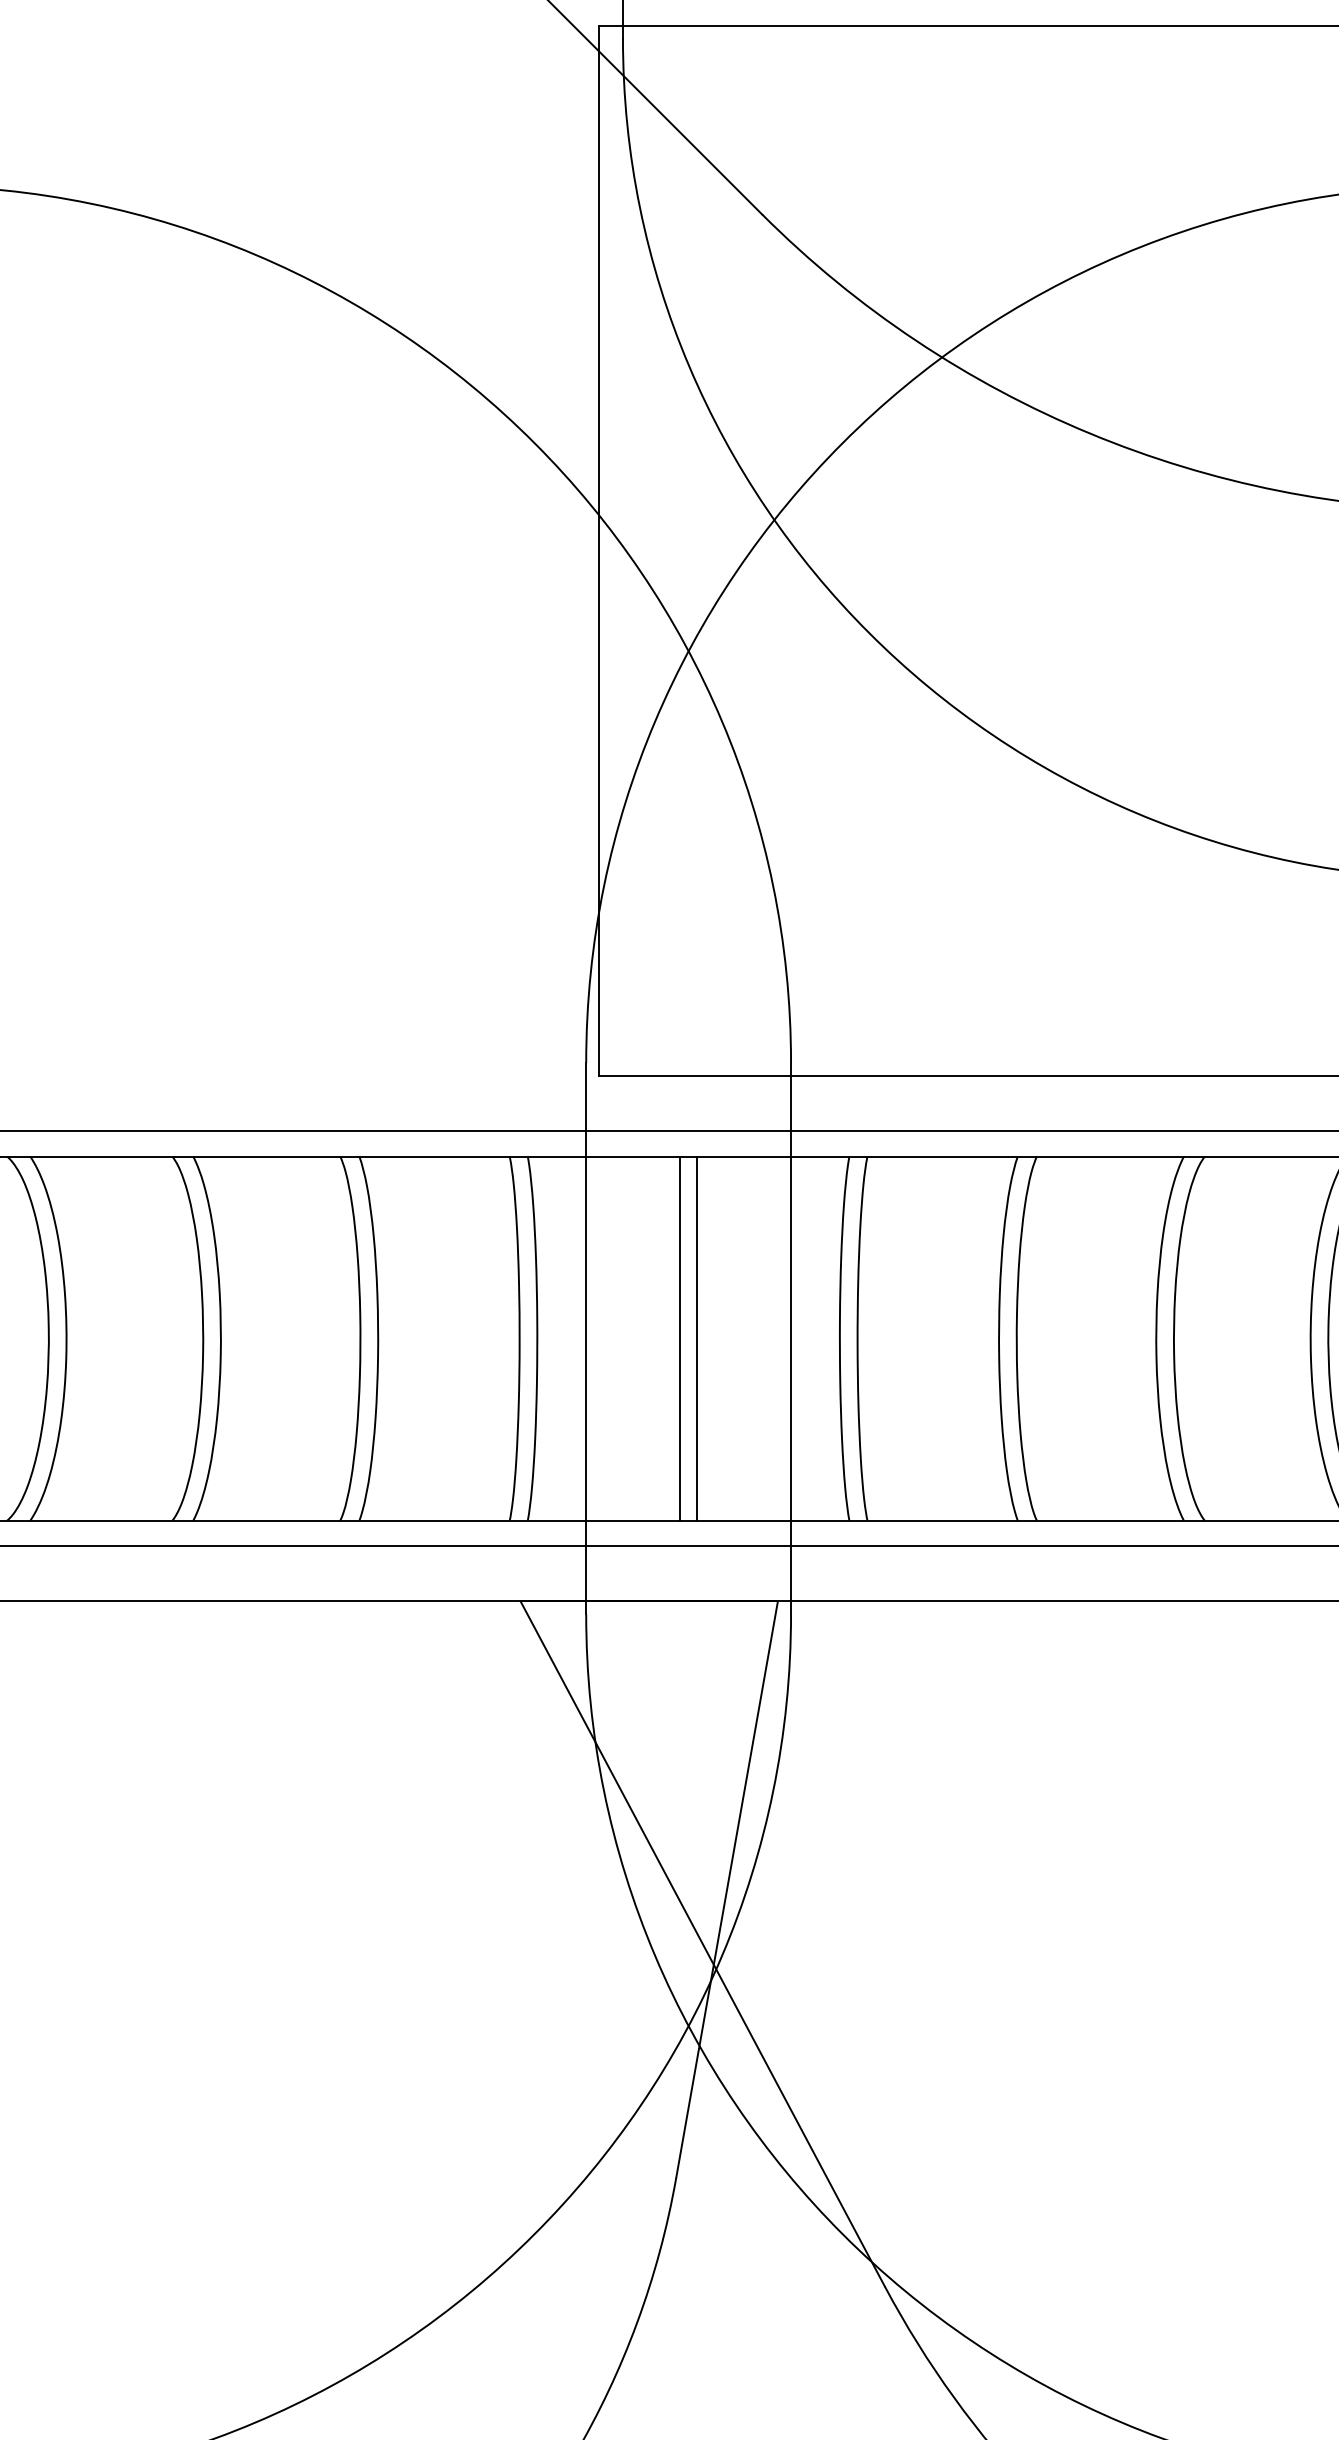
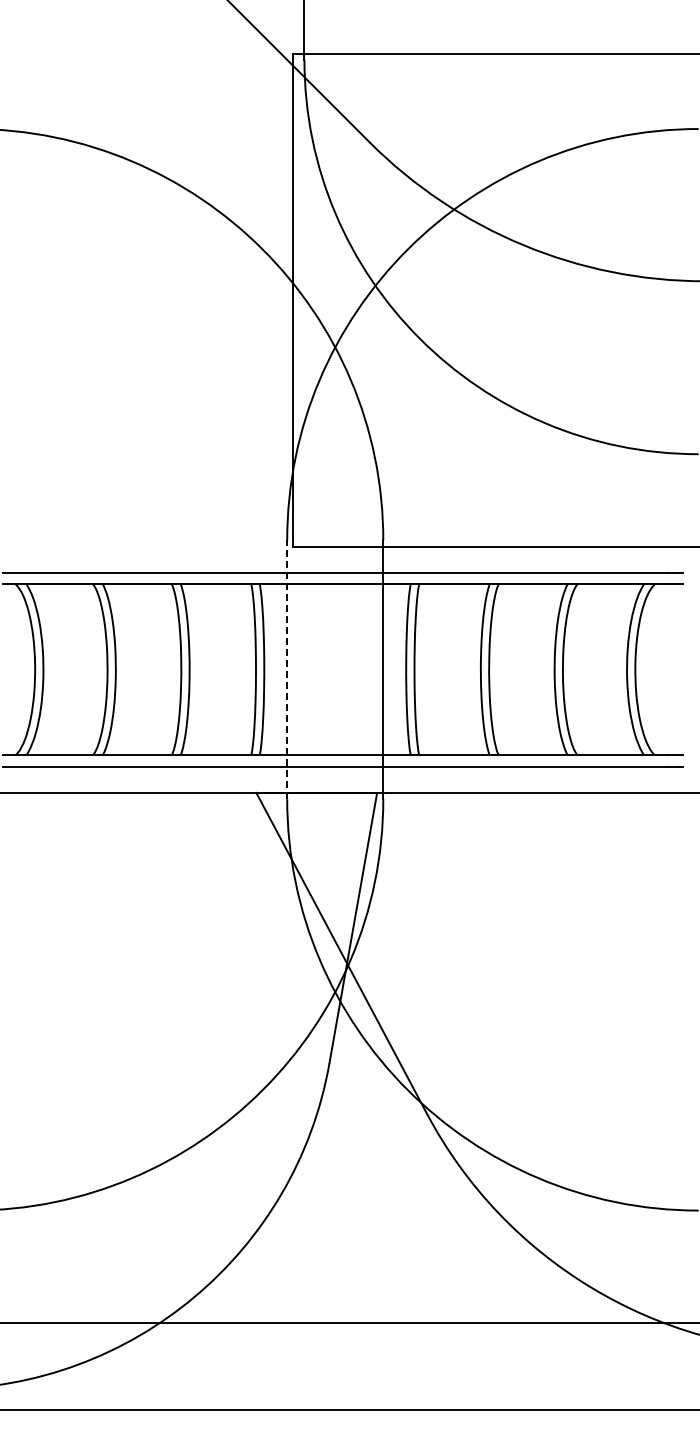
line: (586, 1338) -> (287, 669), solid -> dashed
line: (680, 1338) -> (331, 669), removed
line: (697, 1338) -> (339, 669), removed

